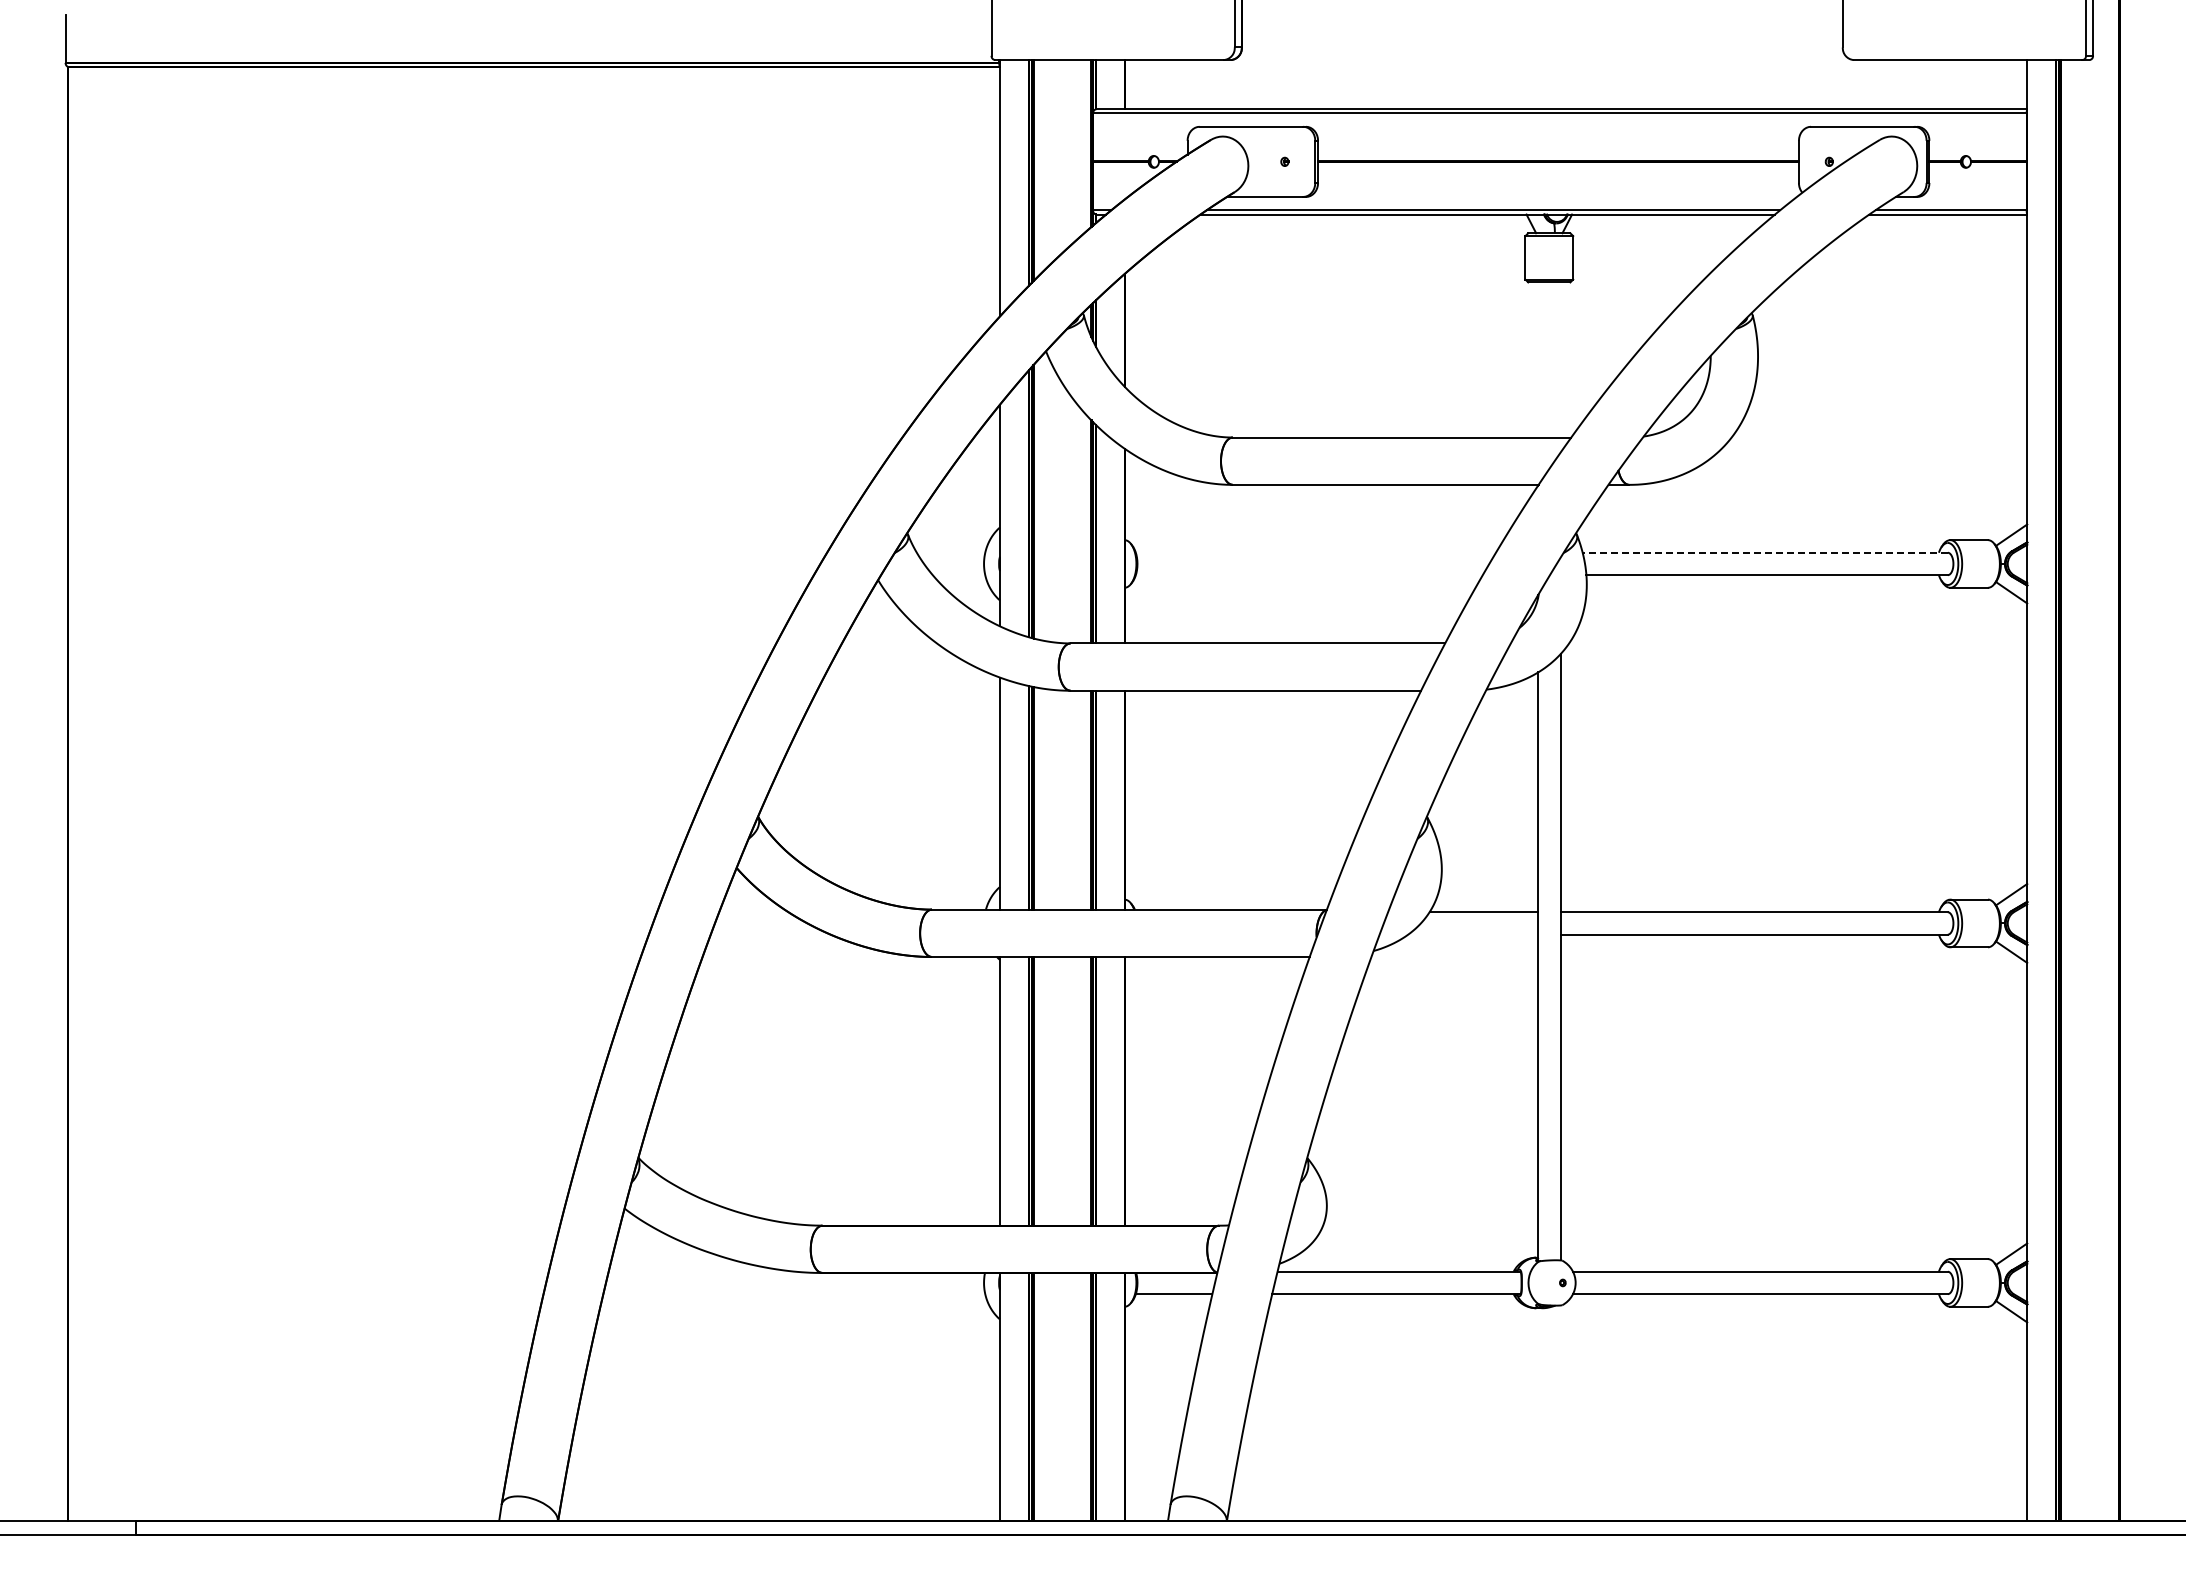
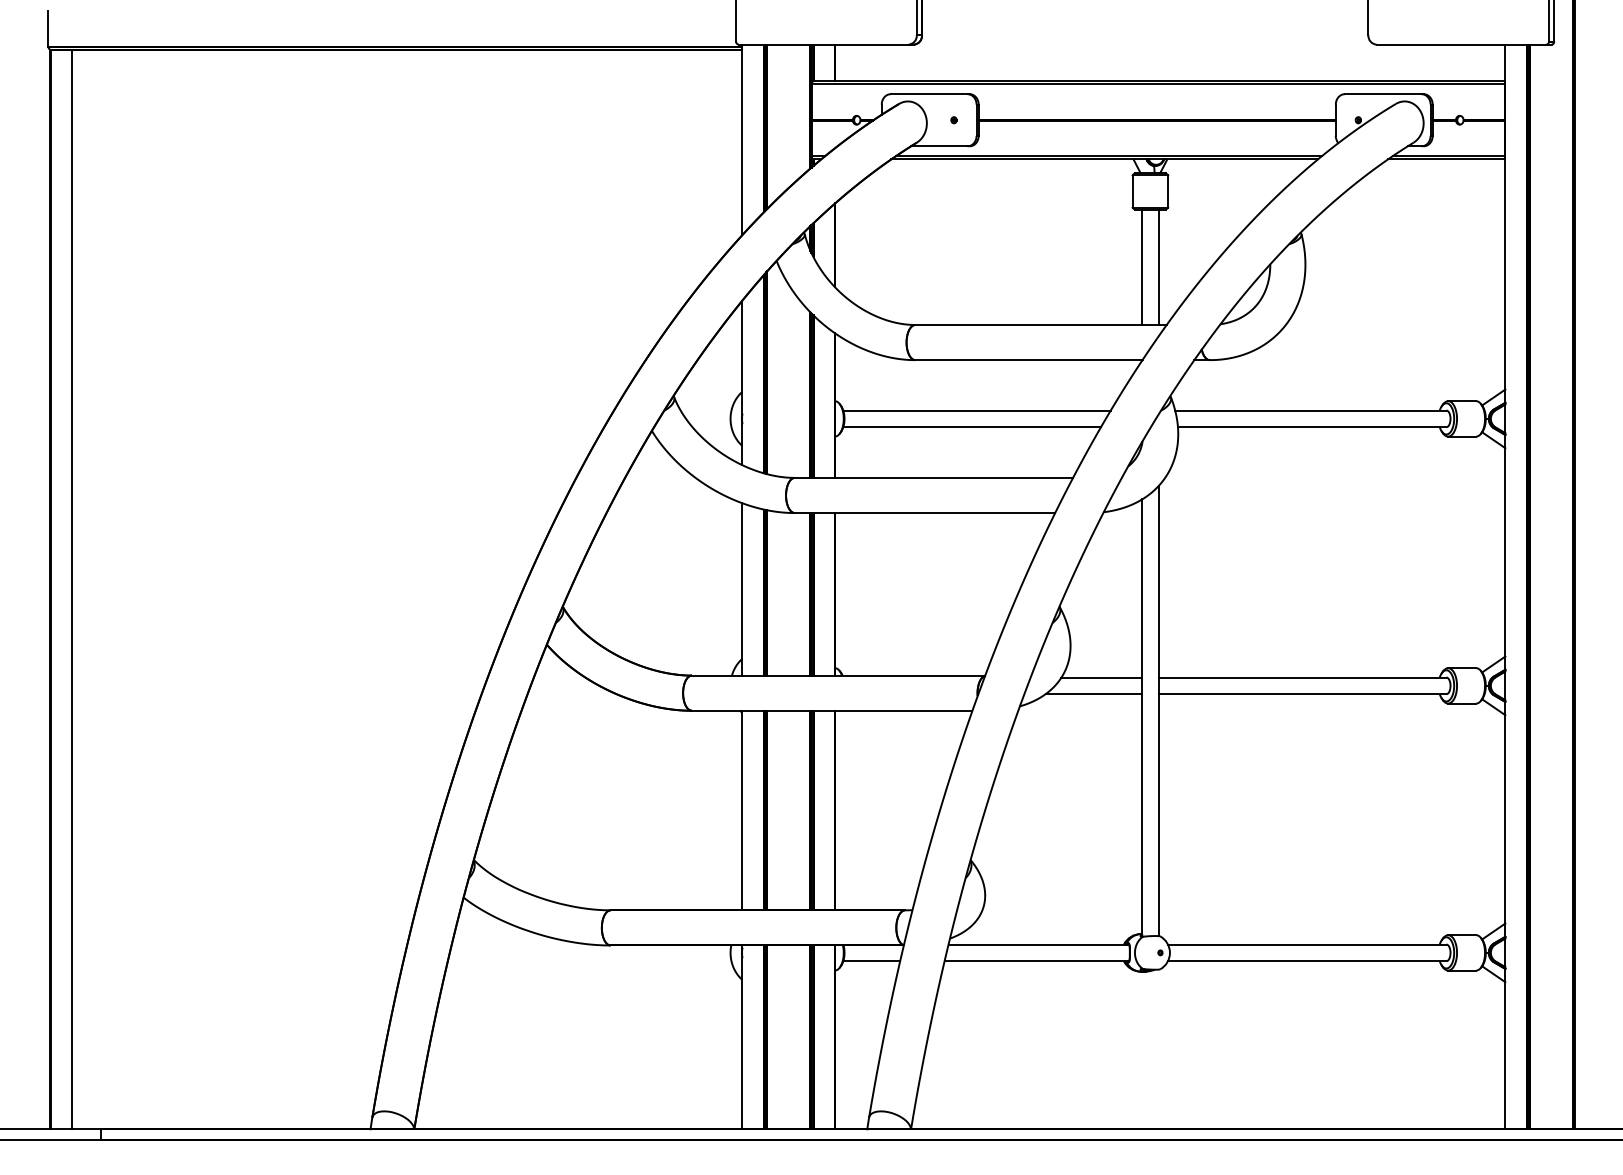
line: (1538, 359) -> (1142, 267), added
line: (1560, 359) -> (1158, 267), added
line: (1315, 552) -> (976, 410), added
line: (1765, 552) -> (1310, 410), dashed -> solid
line: (1308, 575) -> (971, 427), added
line: (97, 793) -> (72, 589), added
line: (1473, 934) -> (1094, 694), added

